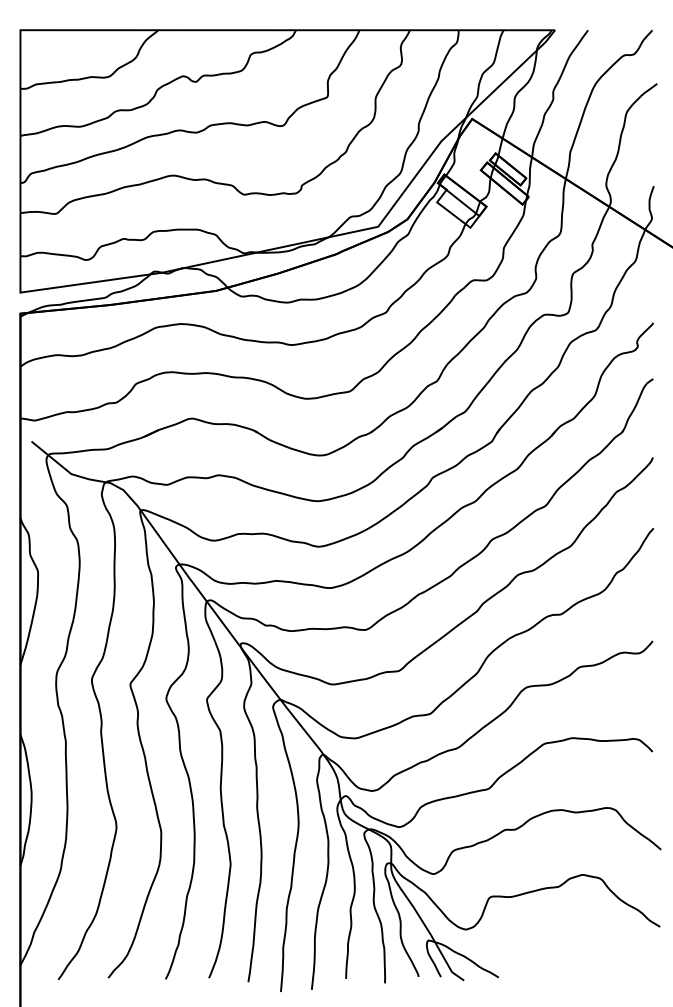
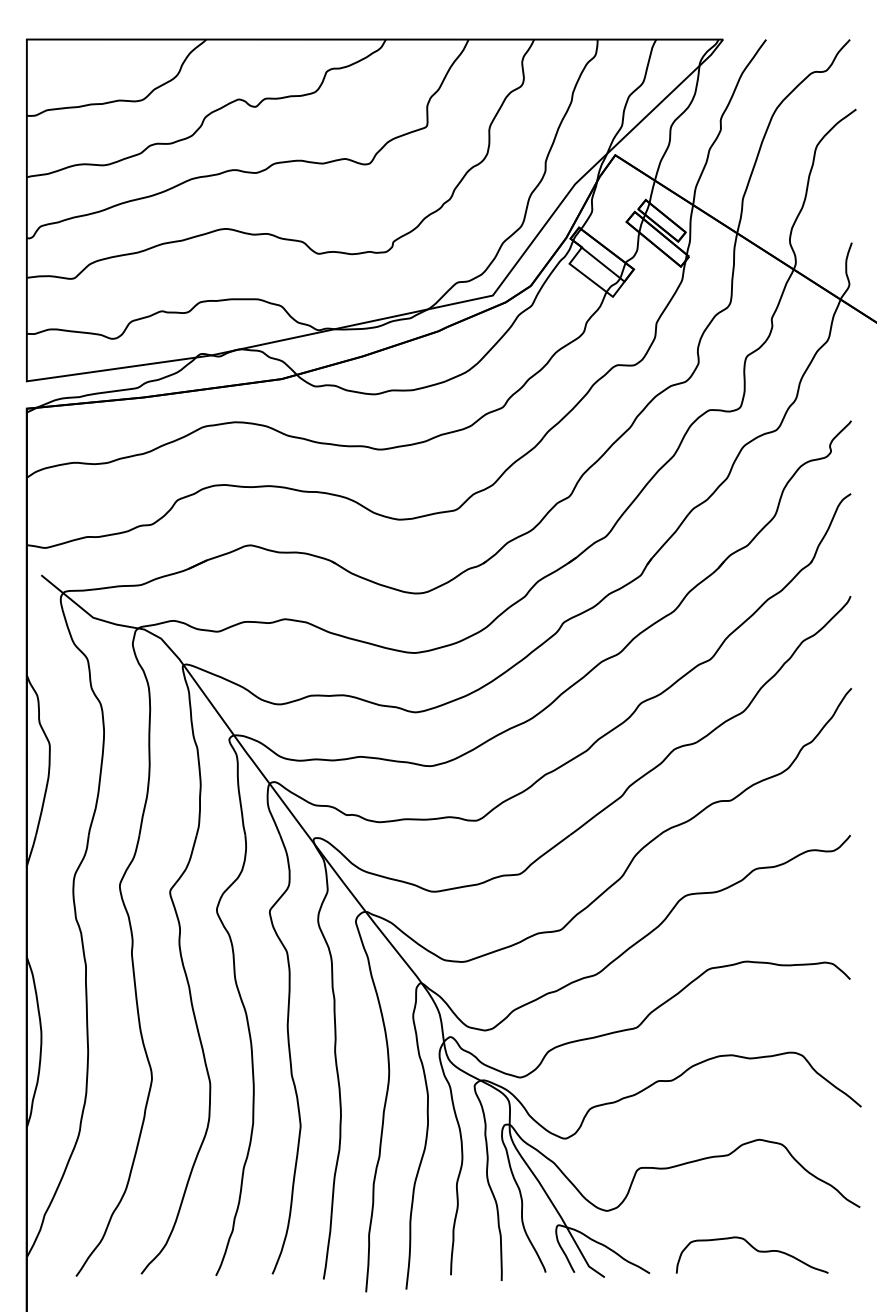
curve: (578, 959) -> (753, 1249), added

